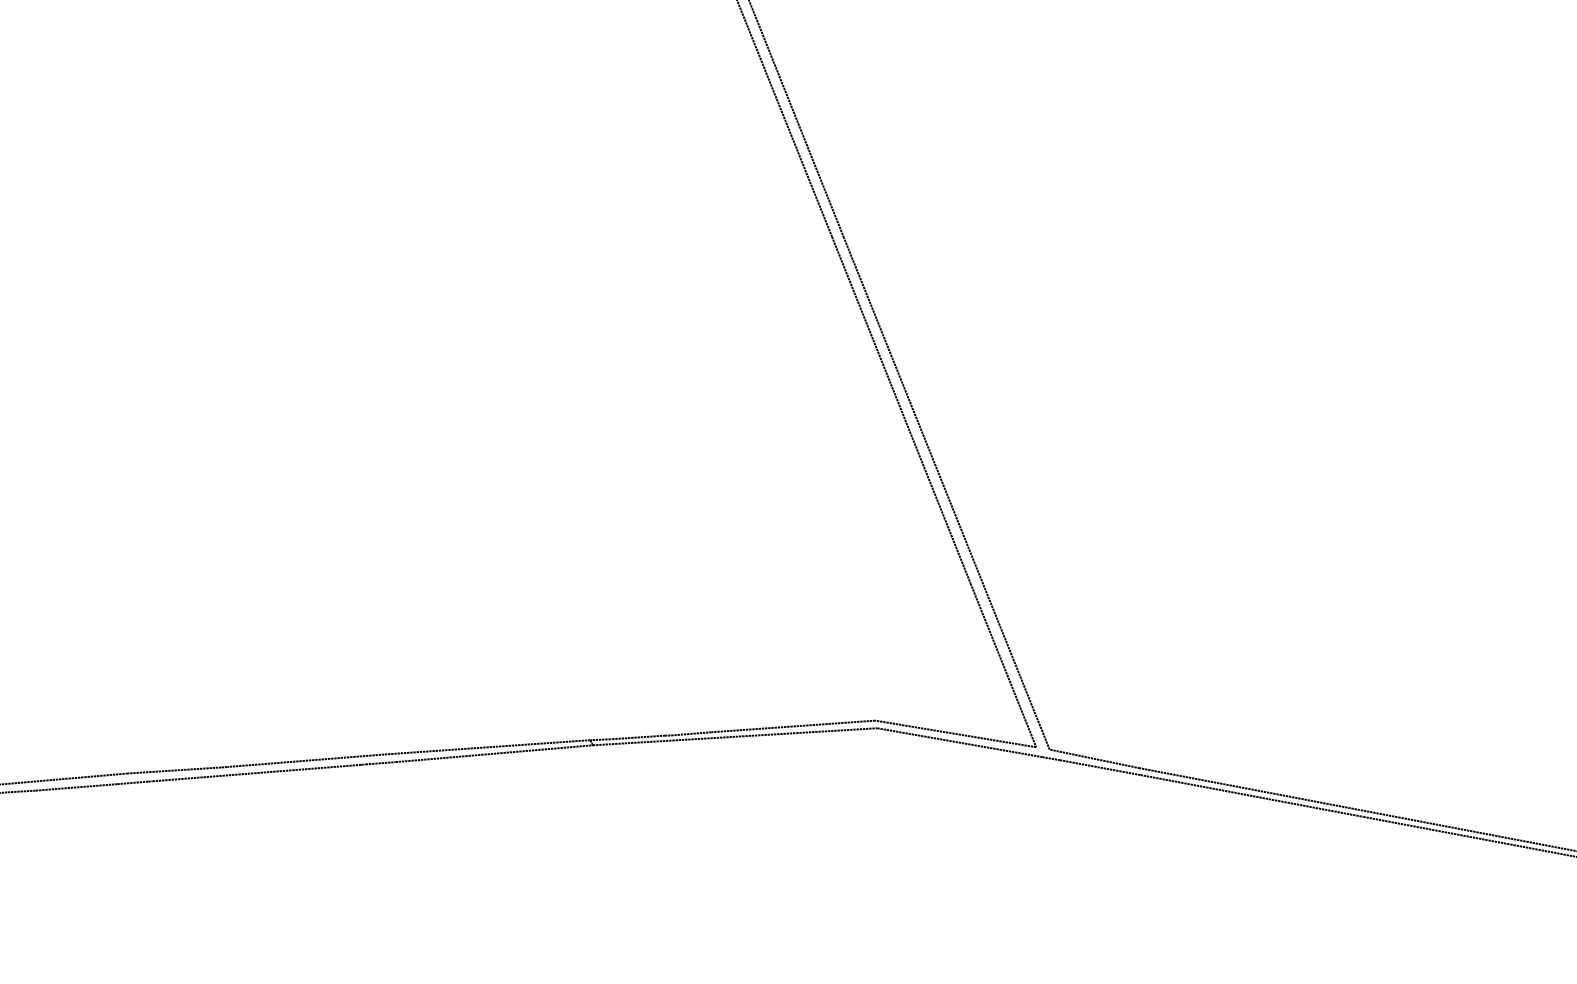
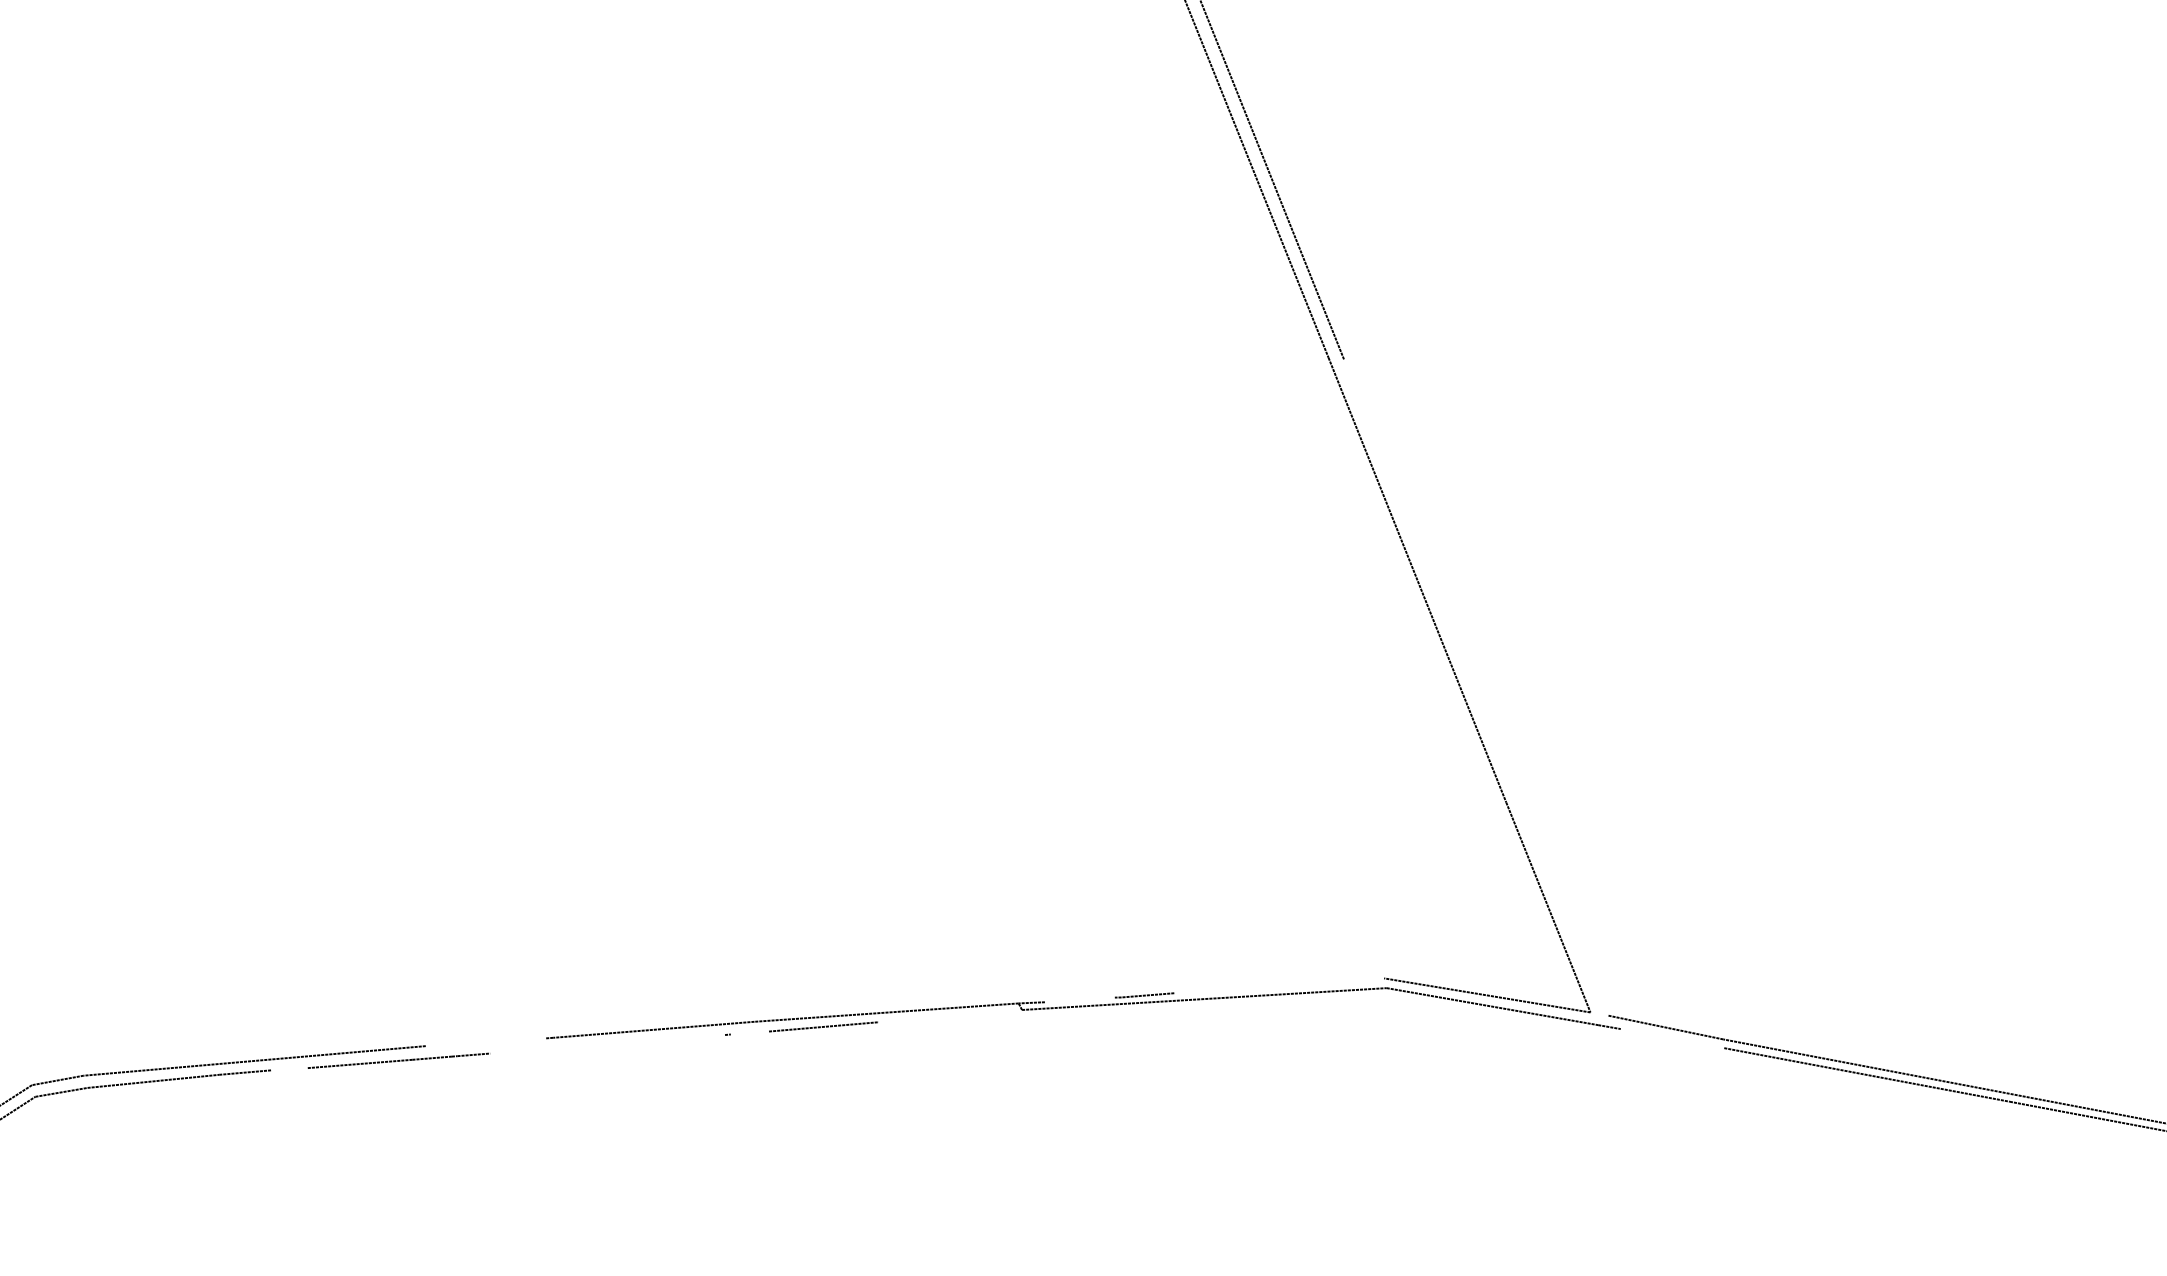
line: (946, 493) -> (1475, 687), removed
line: (793, 726) -> (1279, 985), removed
line: (637, 737) -> (1079, 999), removed
line: (537, 749) -> (950, 1015), removed
line: (380, 762) -> (749, 1032), removed
line: (1100, 767) -> (1672, 1038), removed
line: (174, 770) -> (485, 1042), removed
line: (269, 772) -> (607, 1044), removed
line: (21, 791) -> (289, 1069), removed

